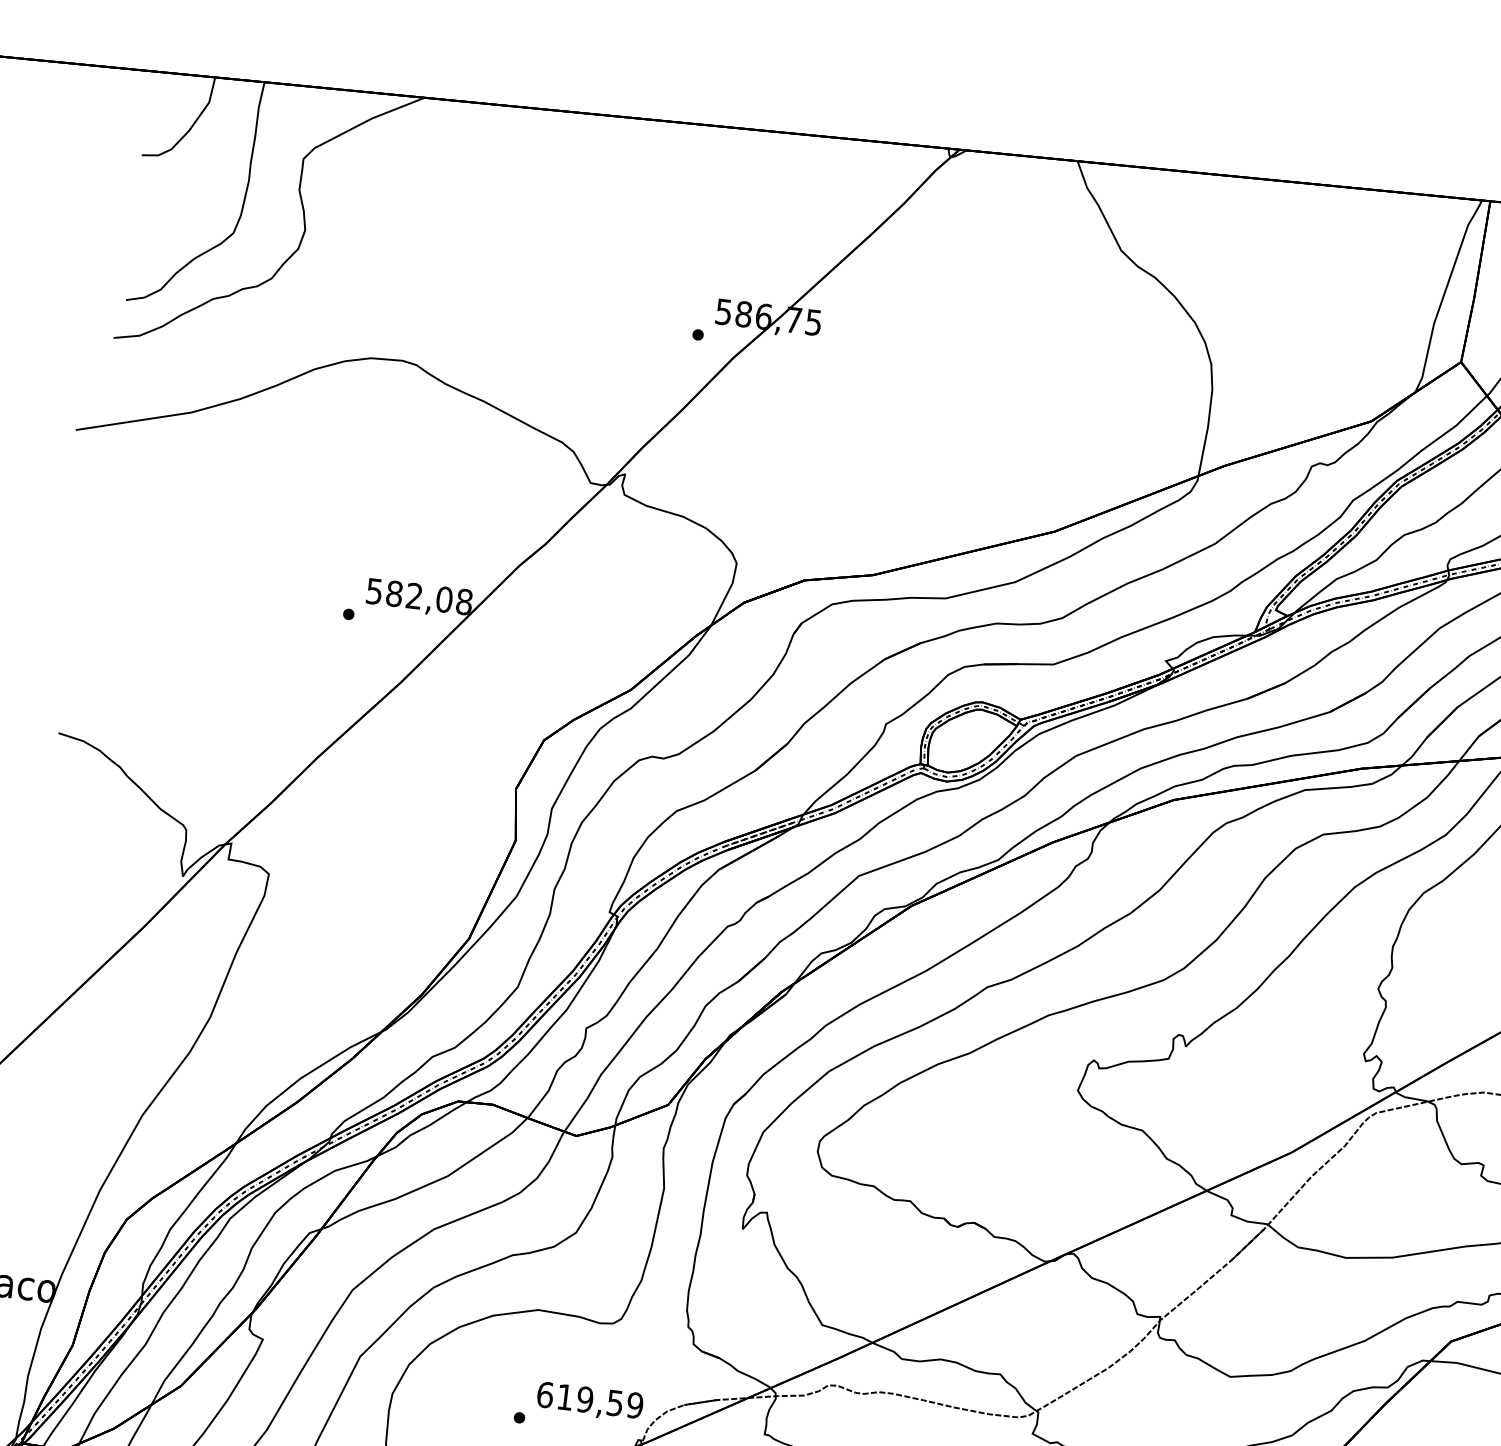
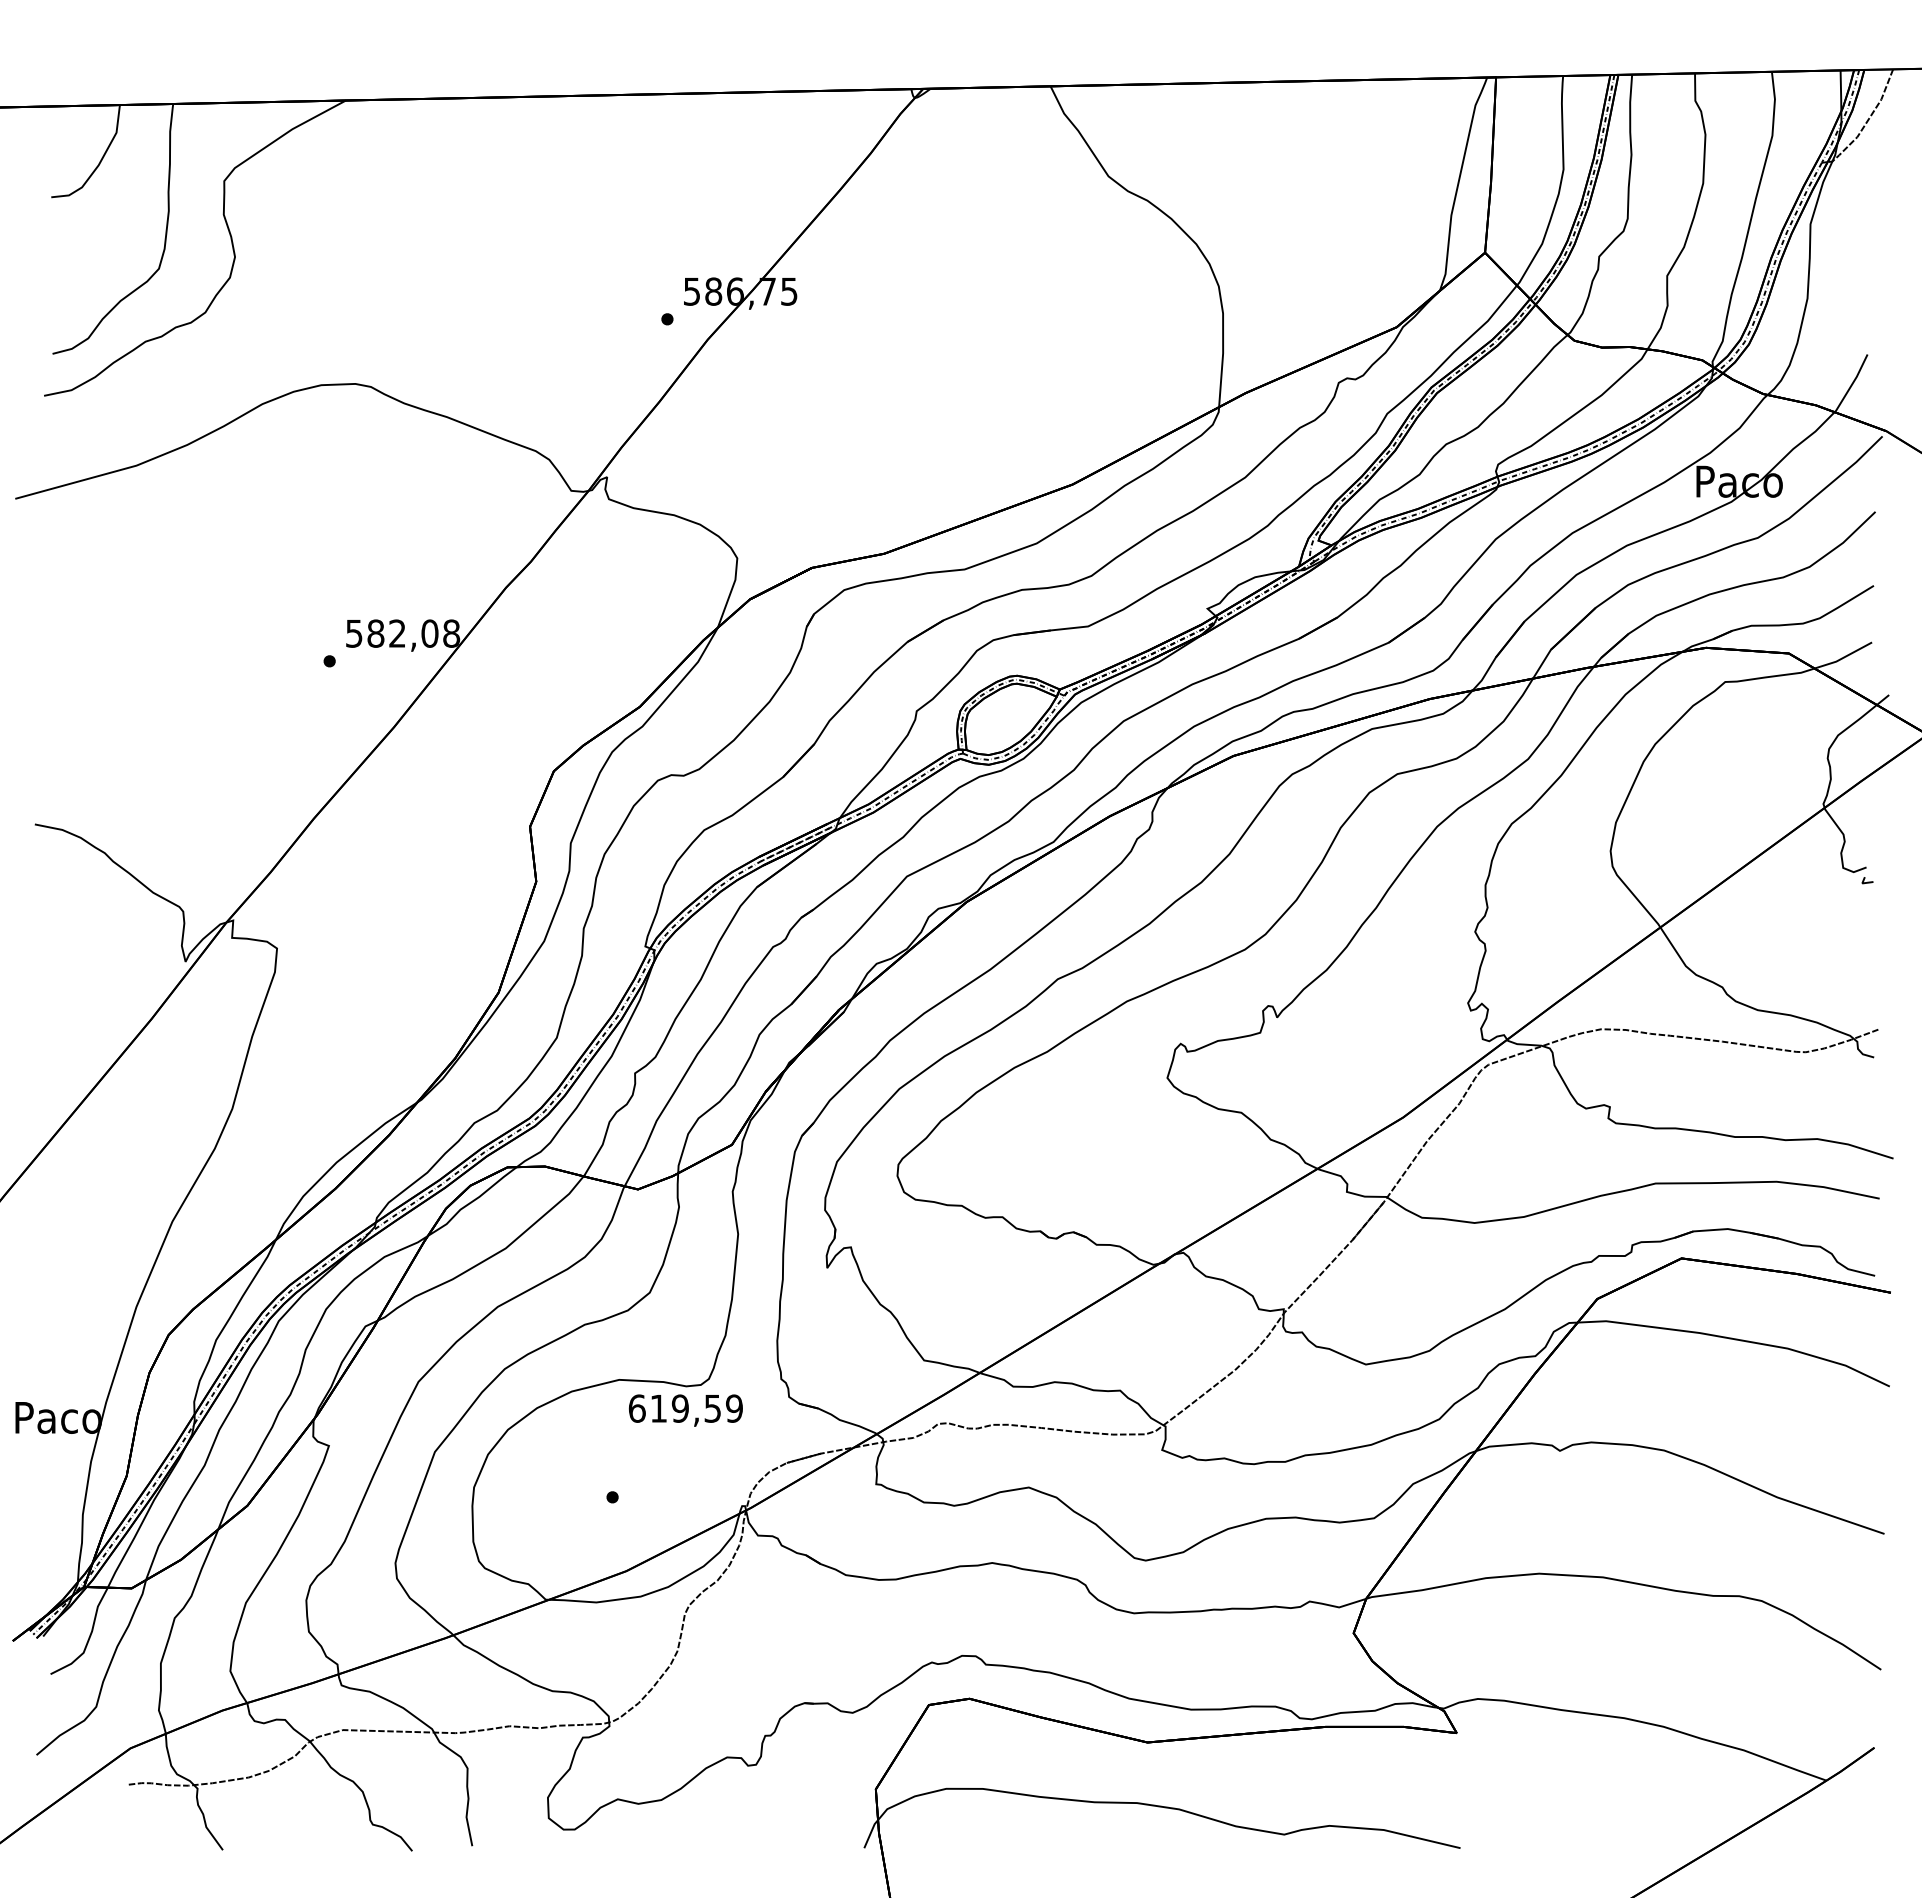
text: (589, 1401) -> (685, 1410), moved

